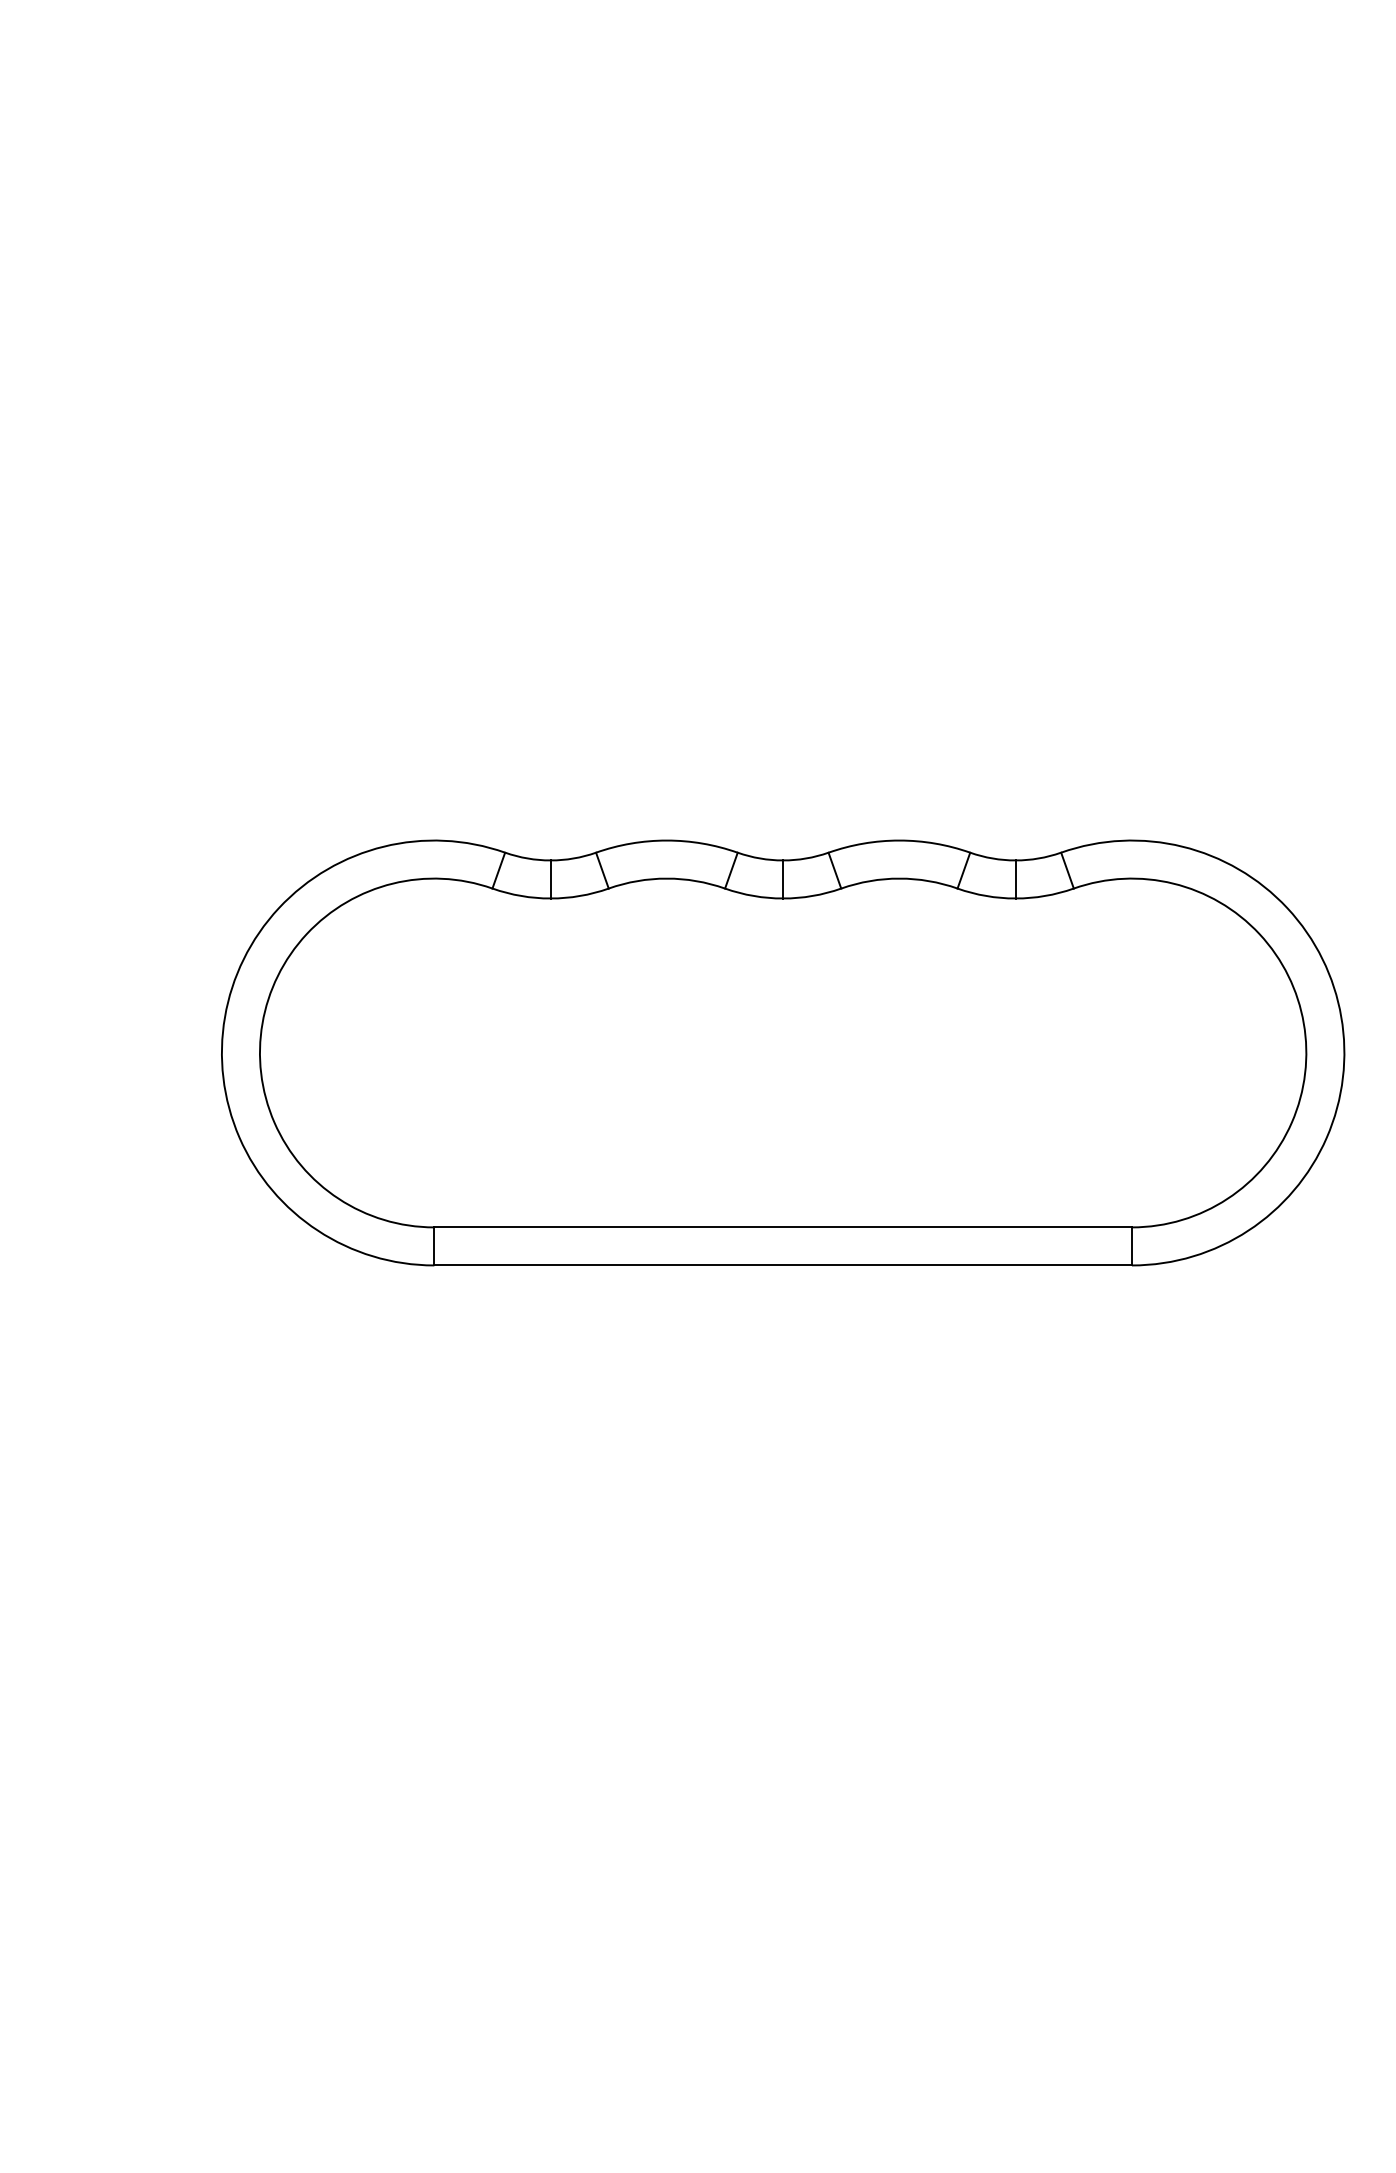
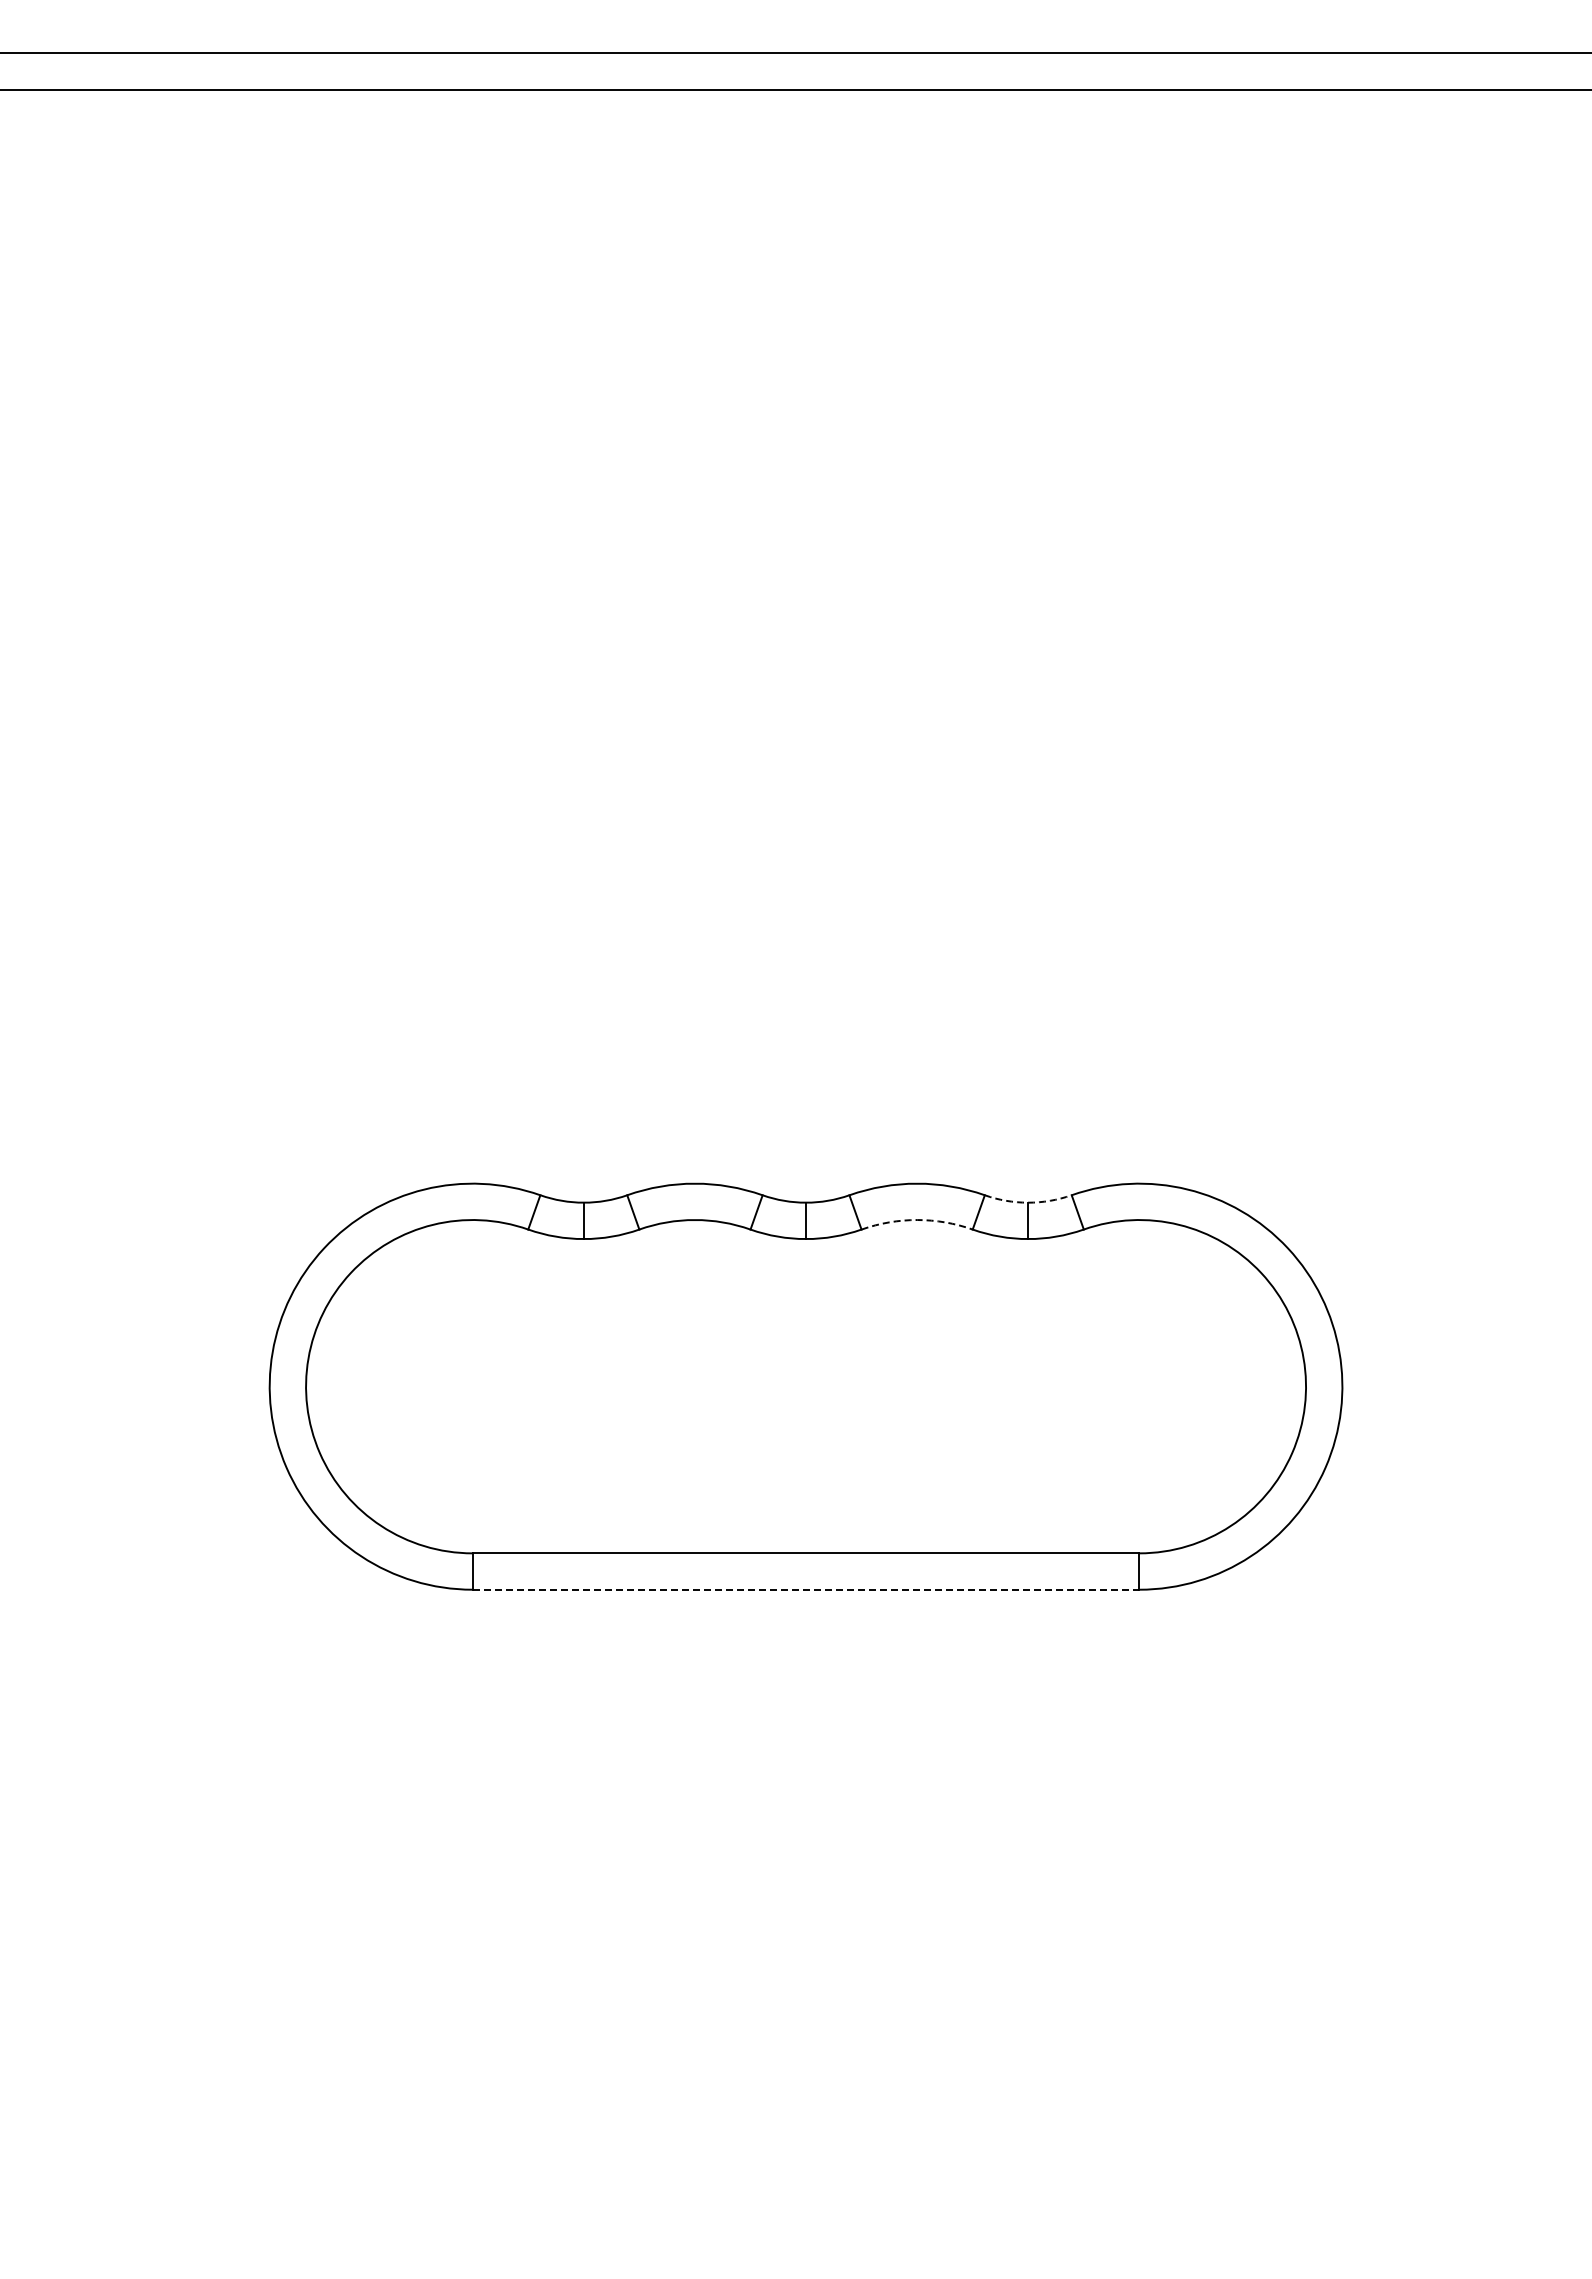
arc: (1015, 860) -> (1028, 1202), solid -> dashed
arc: (899, 879) -> (917, 1220), solid -> dashed
line: (783, 1265) -> (806, 1589), solid -> dashed

